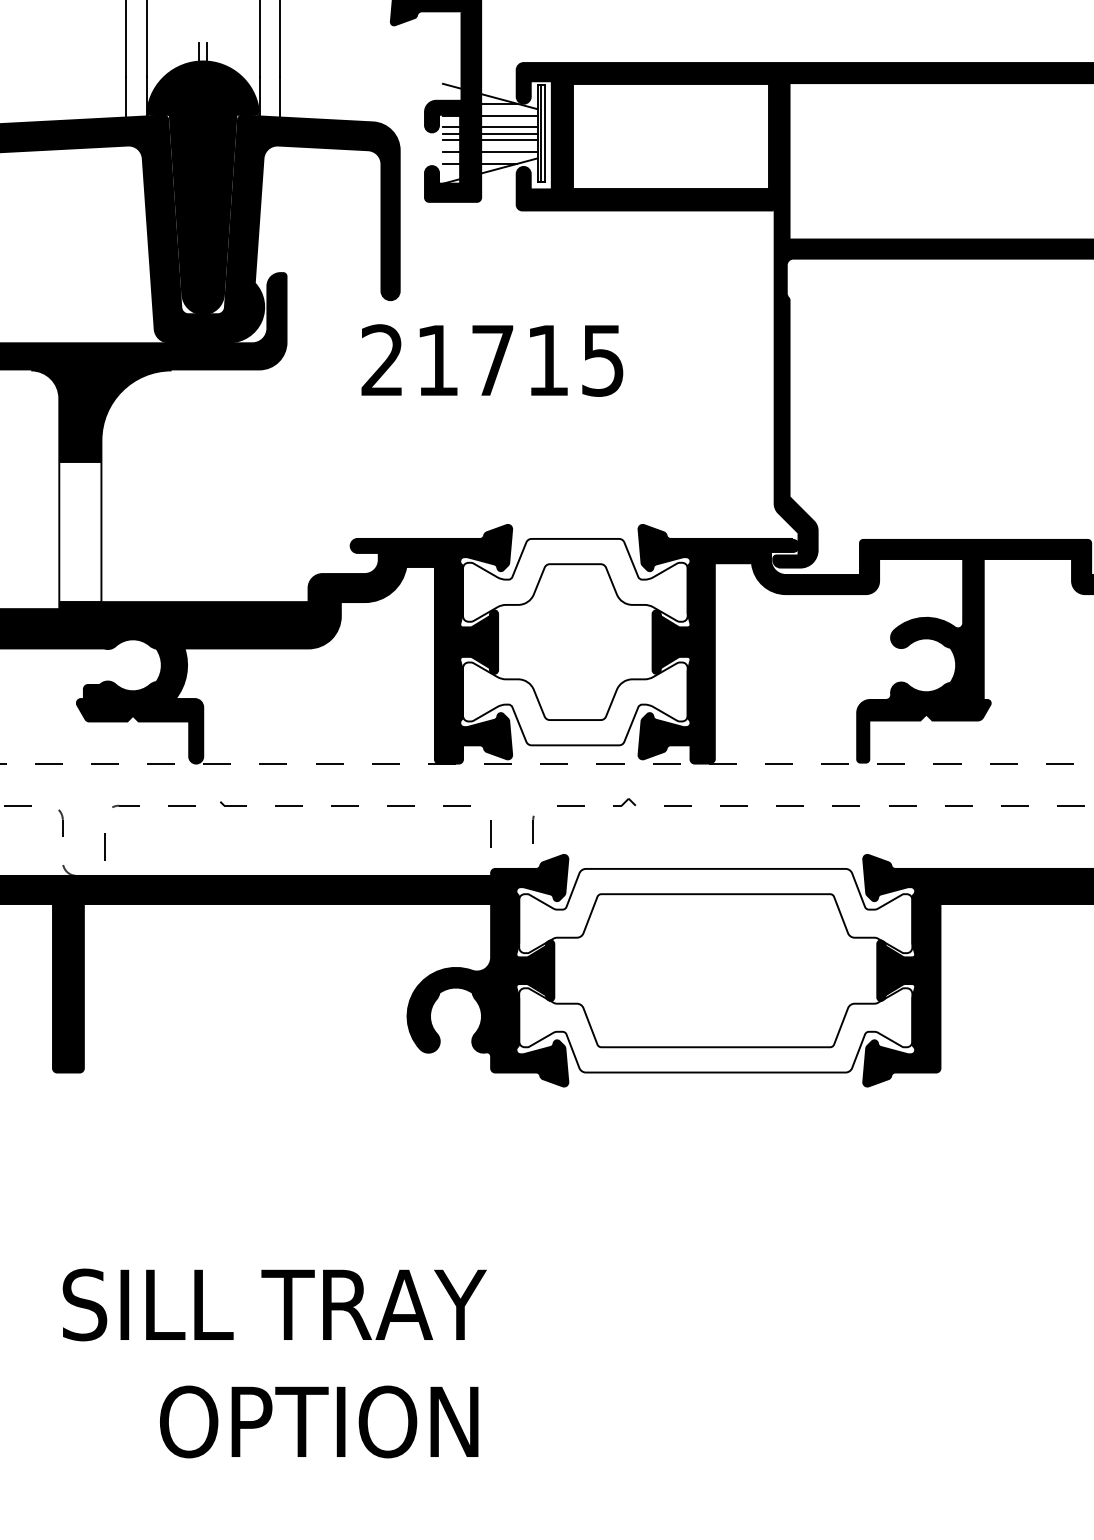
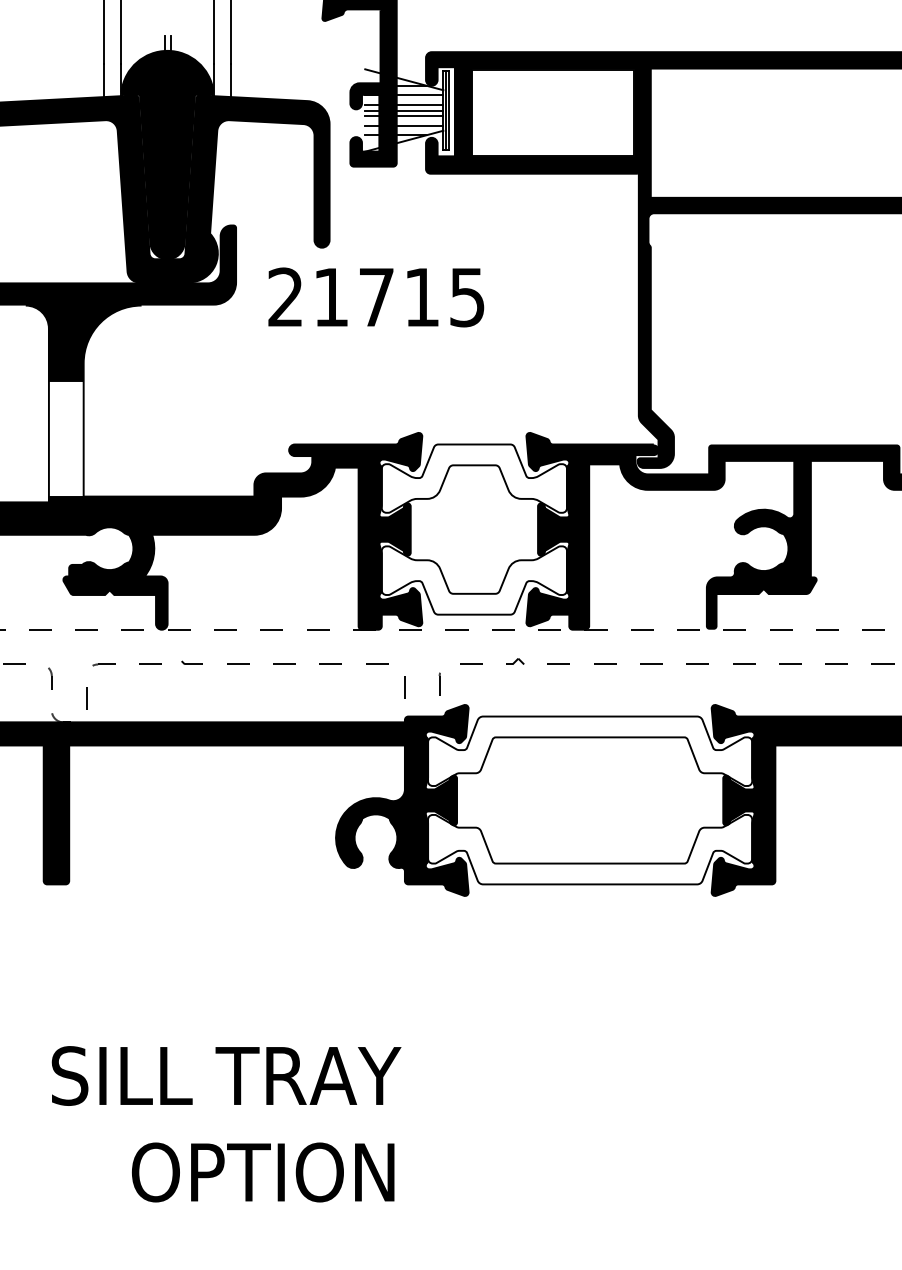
text: (492, 360) -> (376, 297), moved

